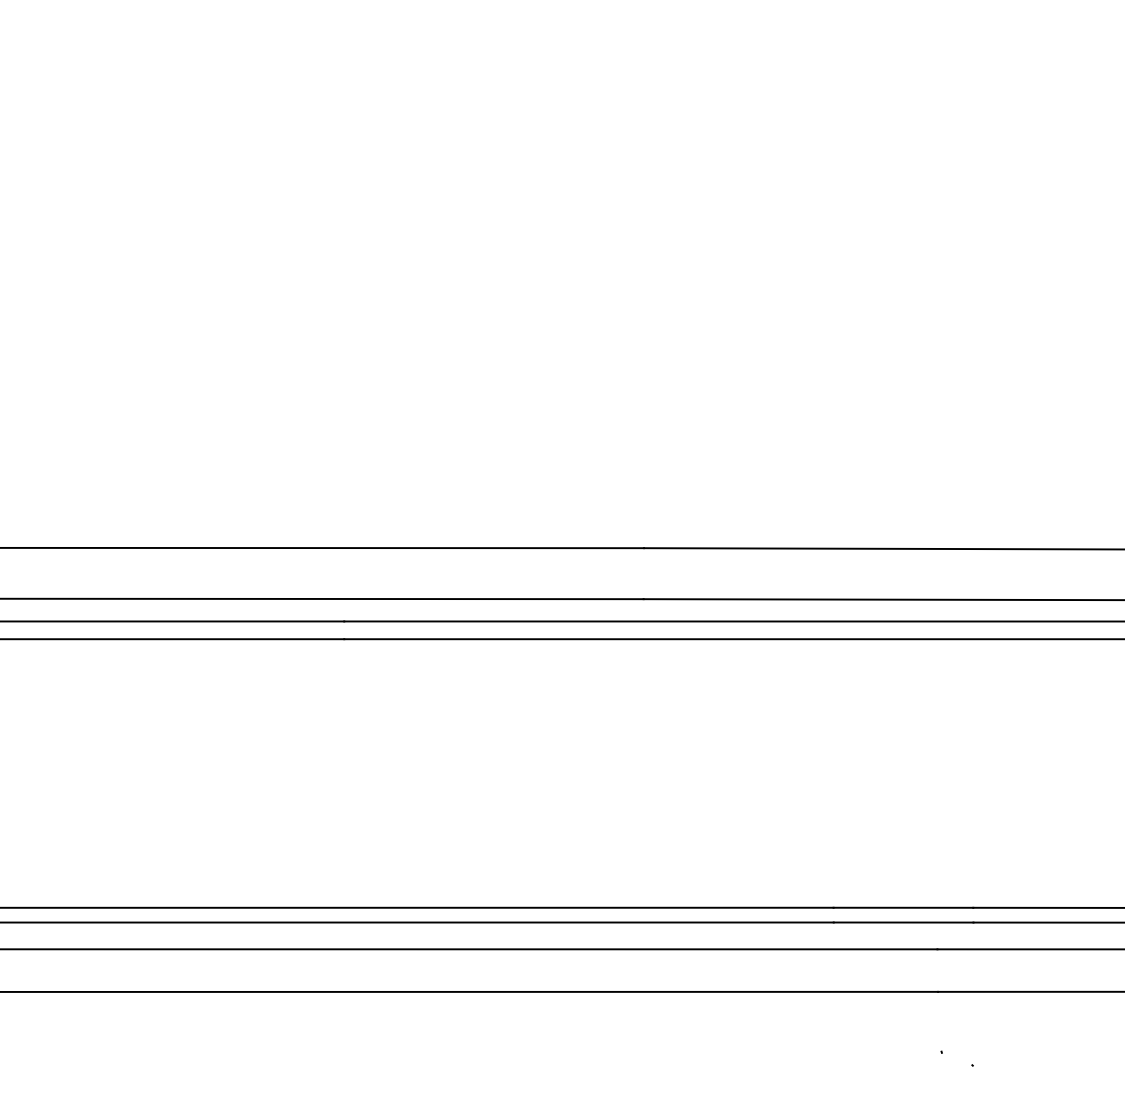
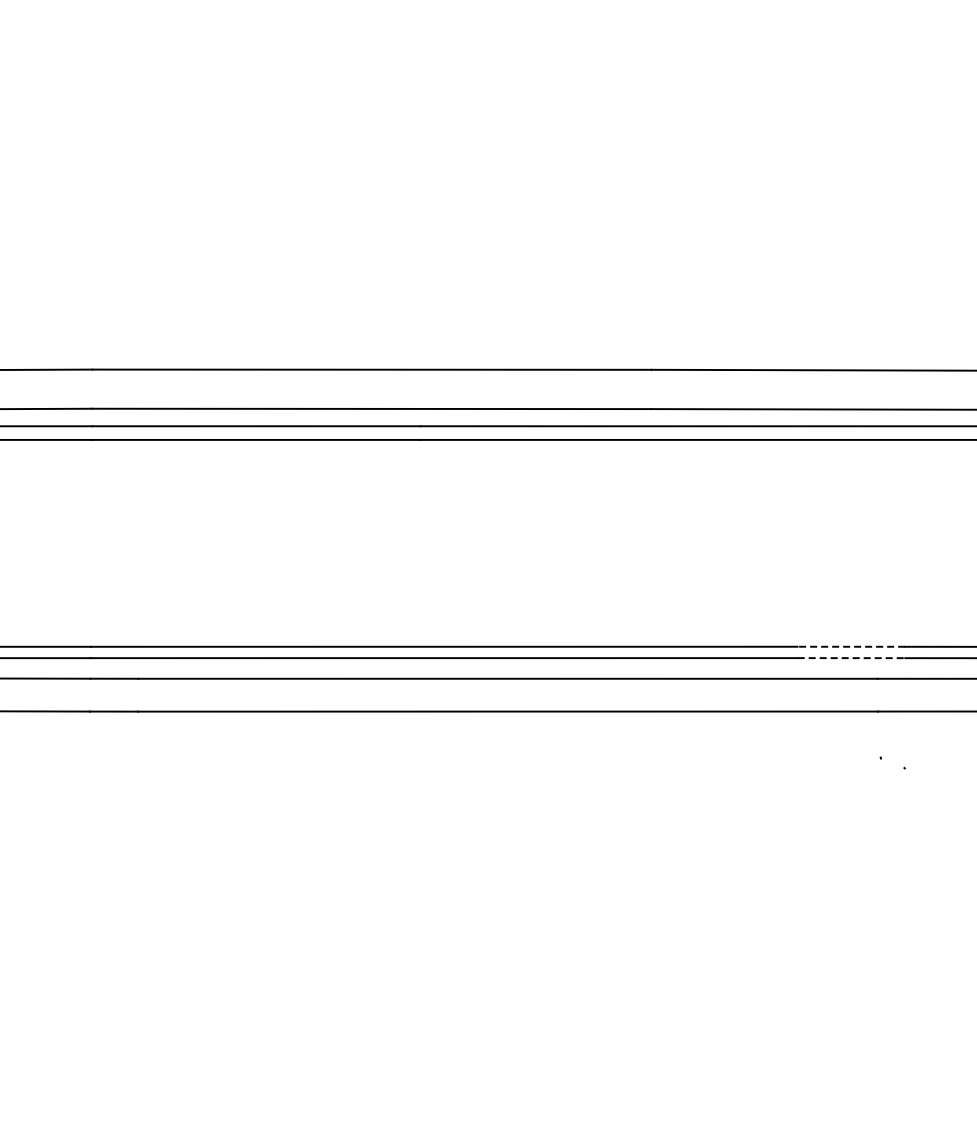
line: (903, 907) -> (851, 646), solid -> dashed
line: (903, 922) -> (851, 658), solid -> dashed

